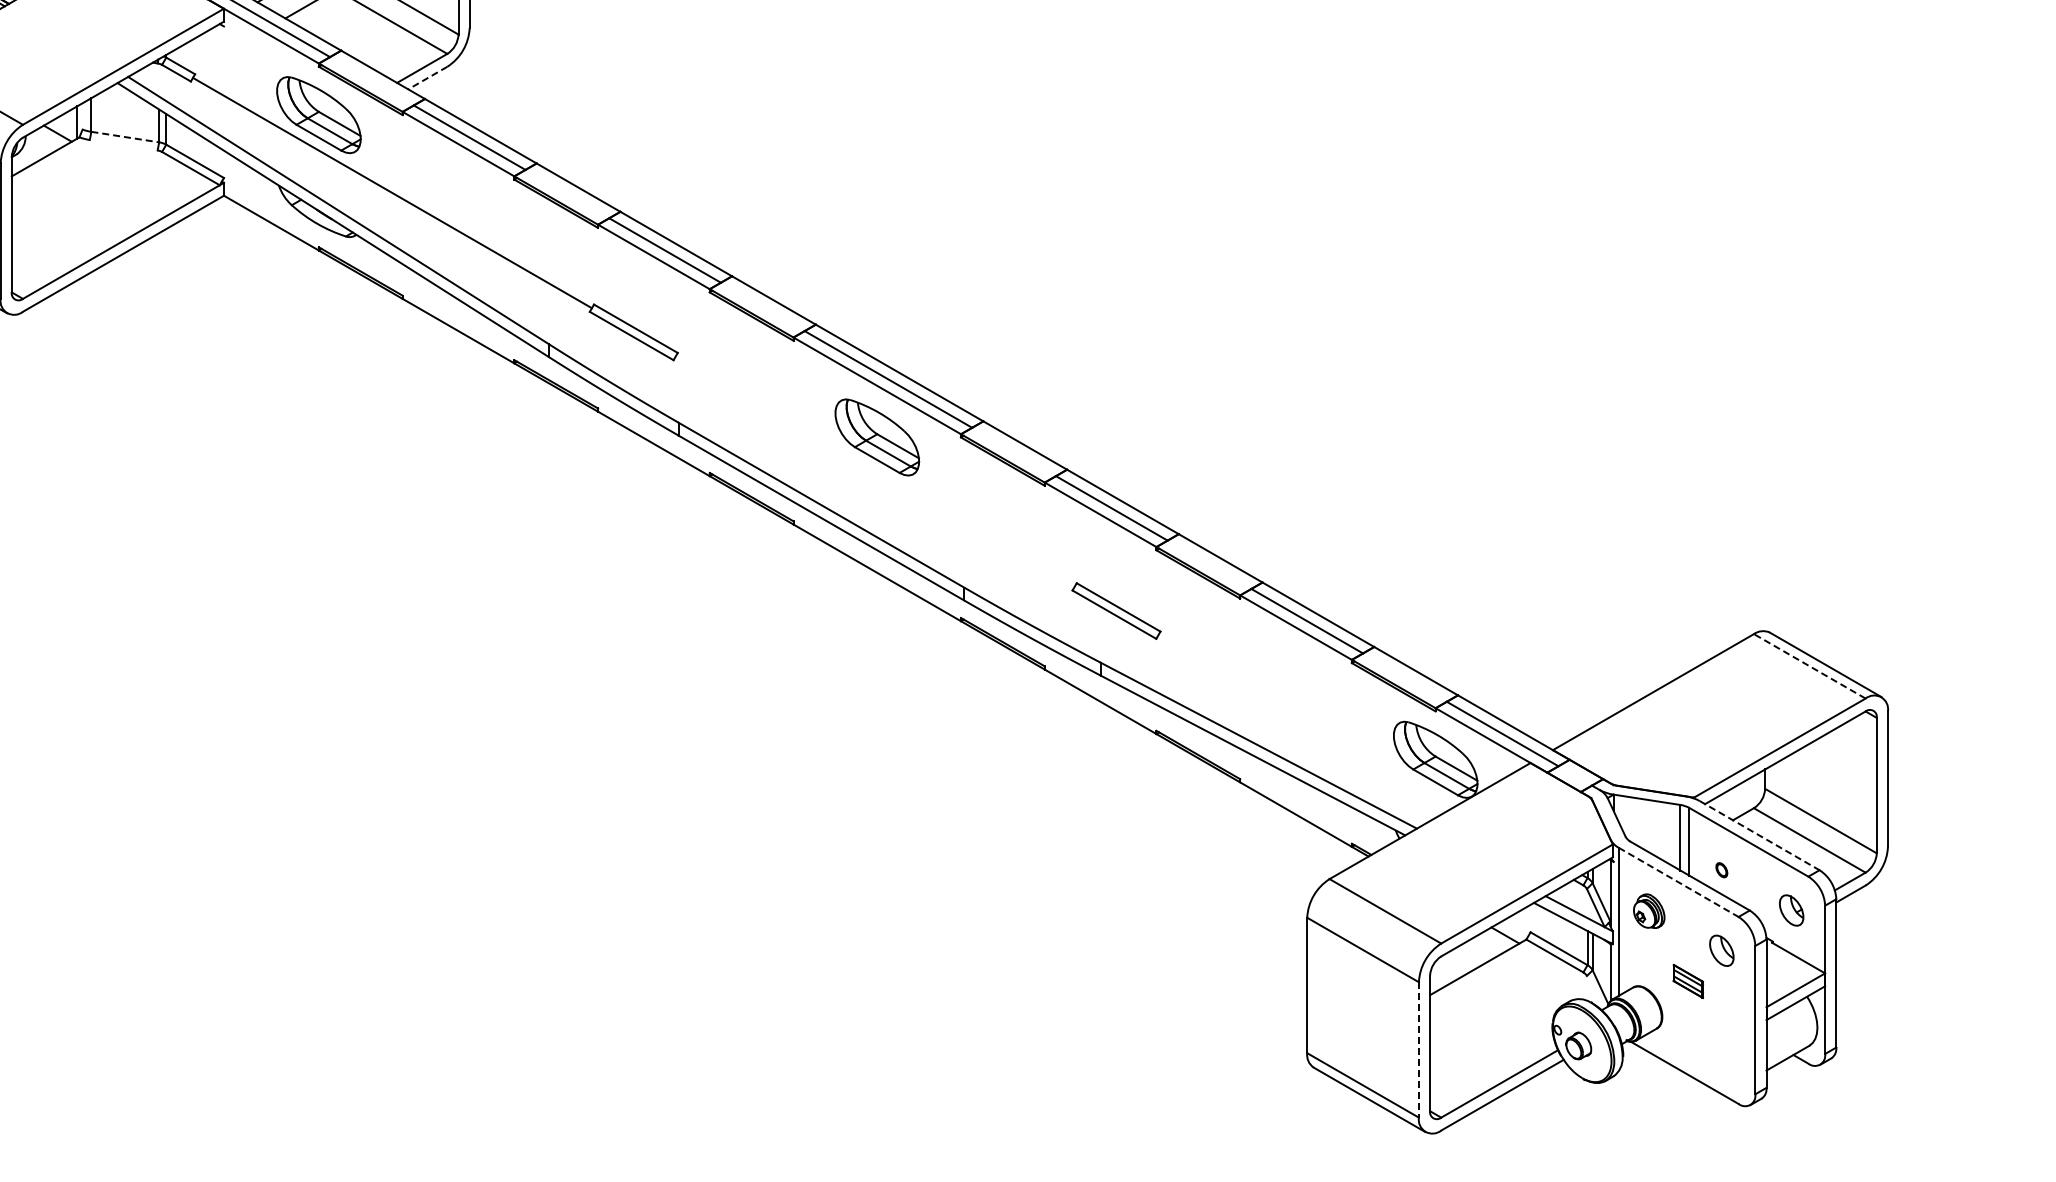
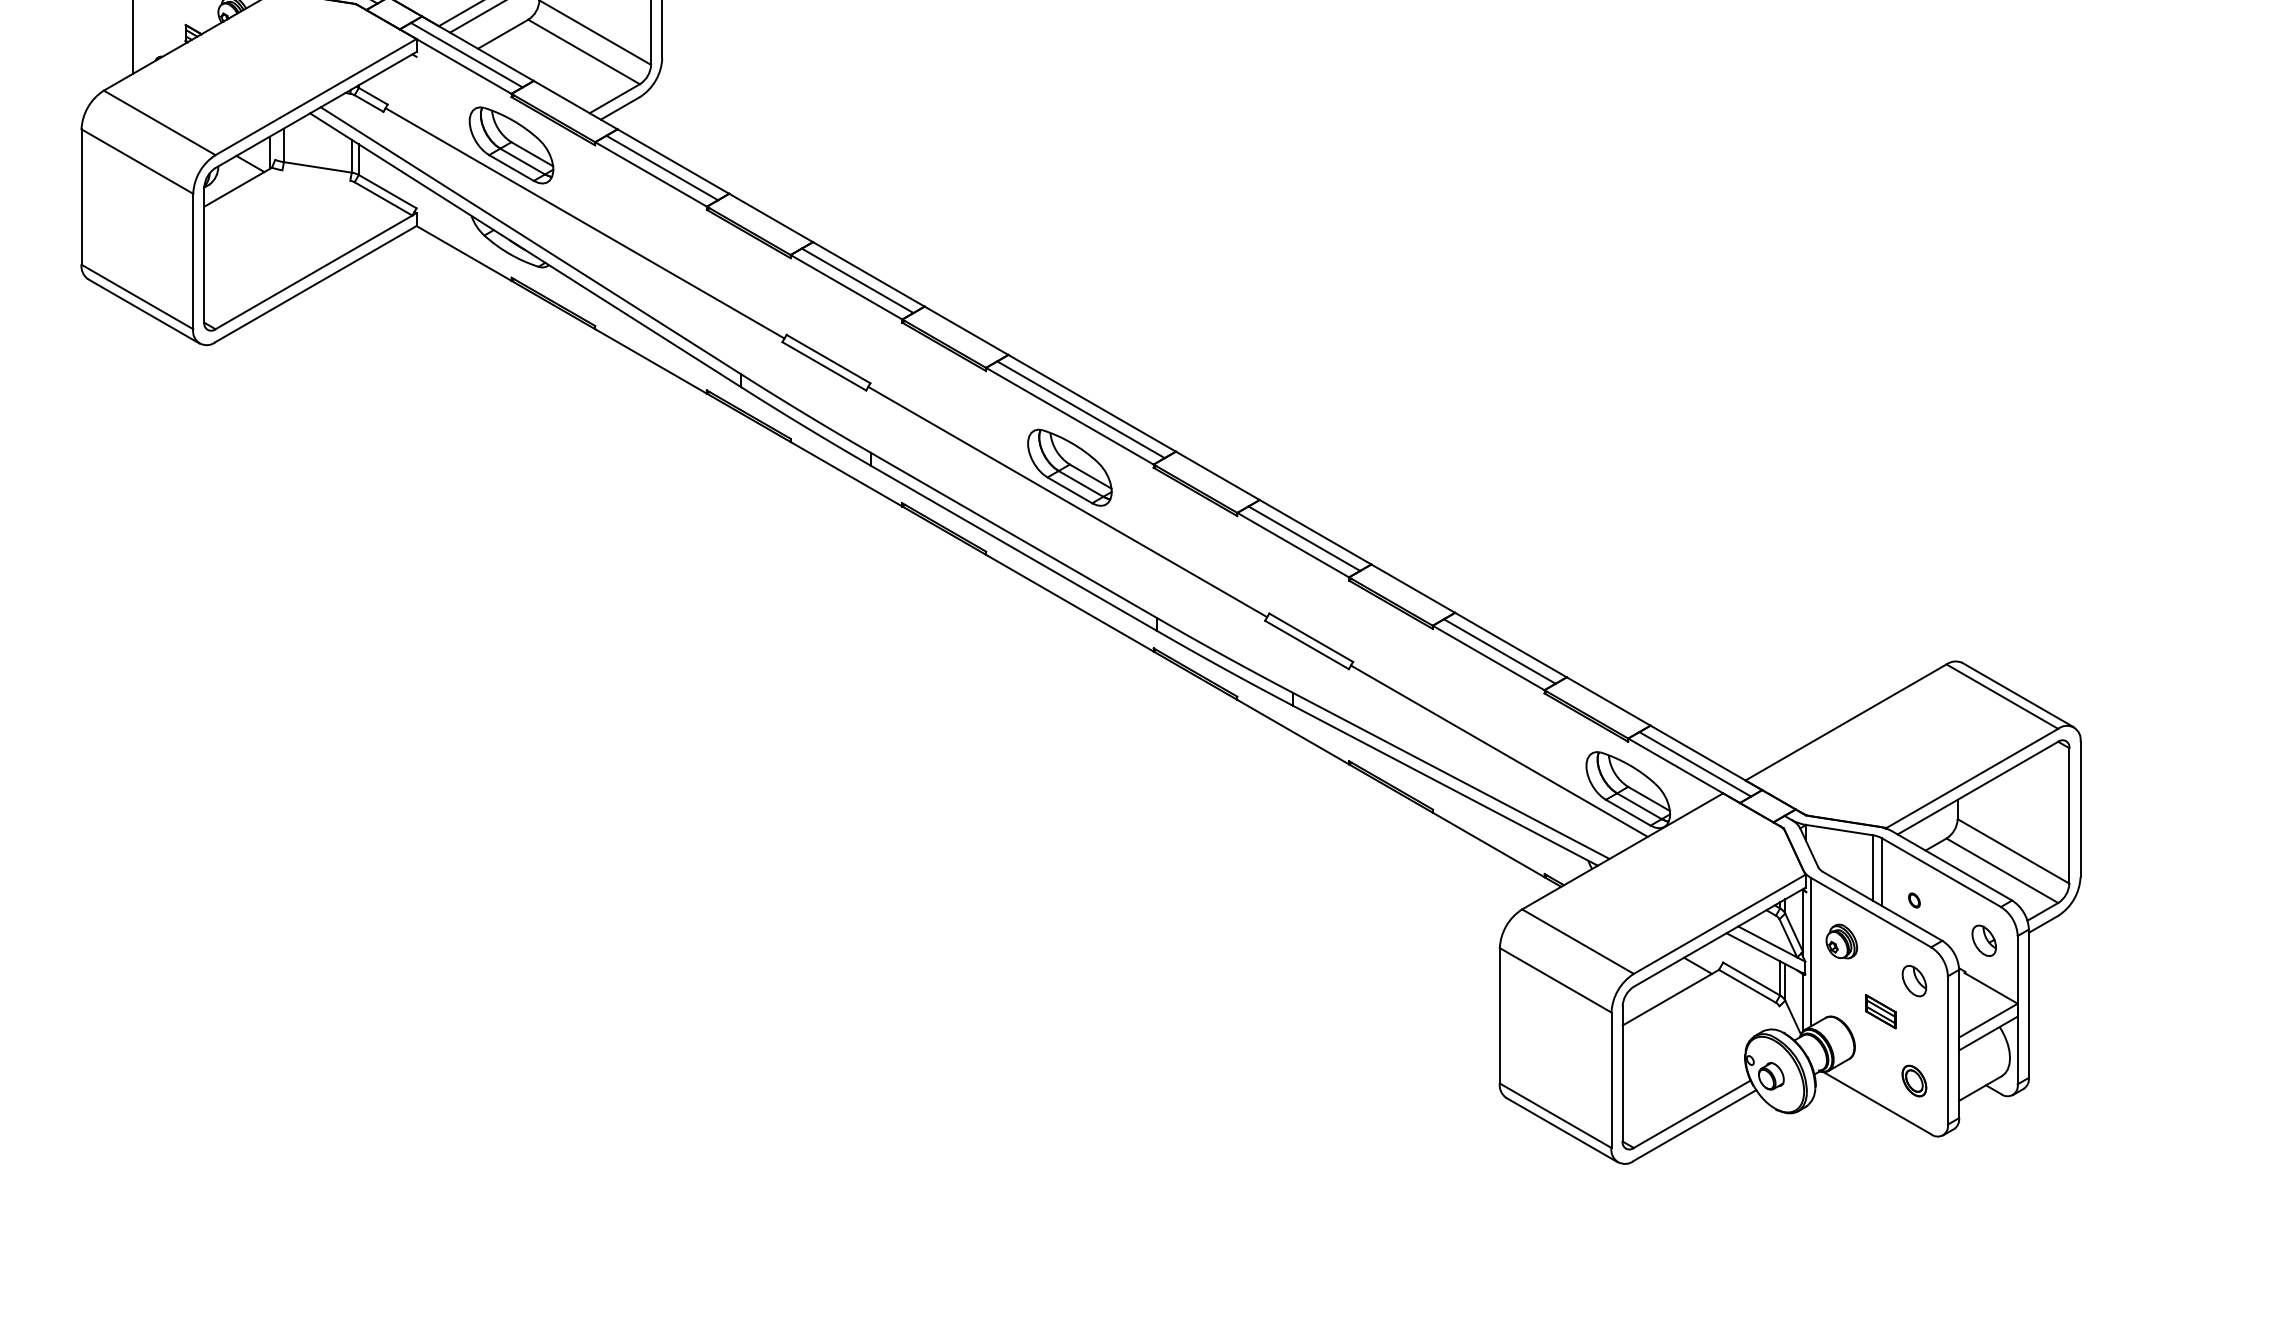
line: (427, 78) -> (620, 108), dashed -> solid
line: (125, 137) -> (318, 167), dashed -> solid
line: (874, 471) -> (1067, 501), added
line: (1808, 666) -> (2001, 696), dashed -> solid
line: (1306, 720) -> (1499, 750), added
line: (1759, 836) -> (1952, 866), dashed -> solid
line: (1678, 882) -> (1871, 912), dashed -> solid
line: (1418, 1050) -> (1611, 1080), dashed -> solid
part: (1721, 1050) -> (1914, 1080), added

